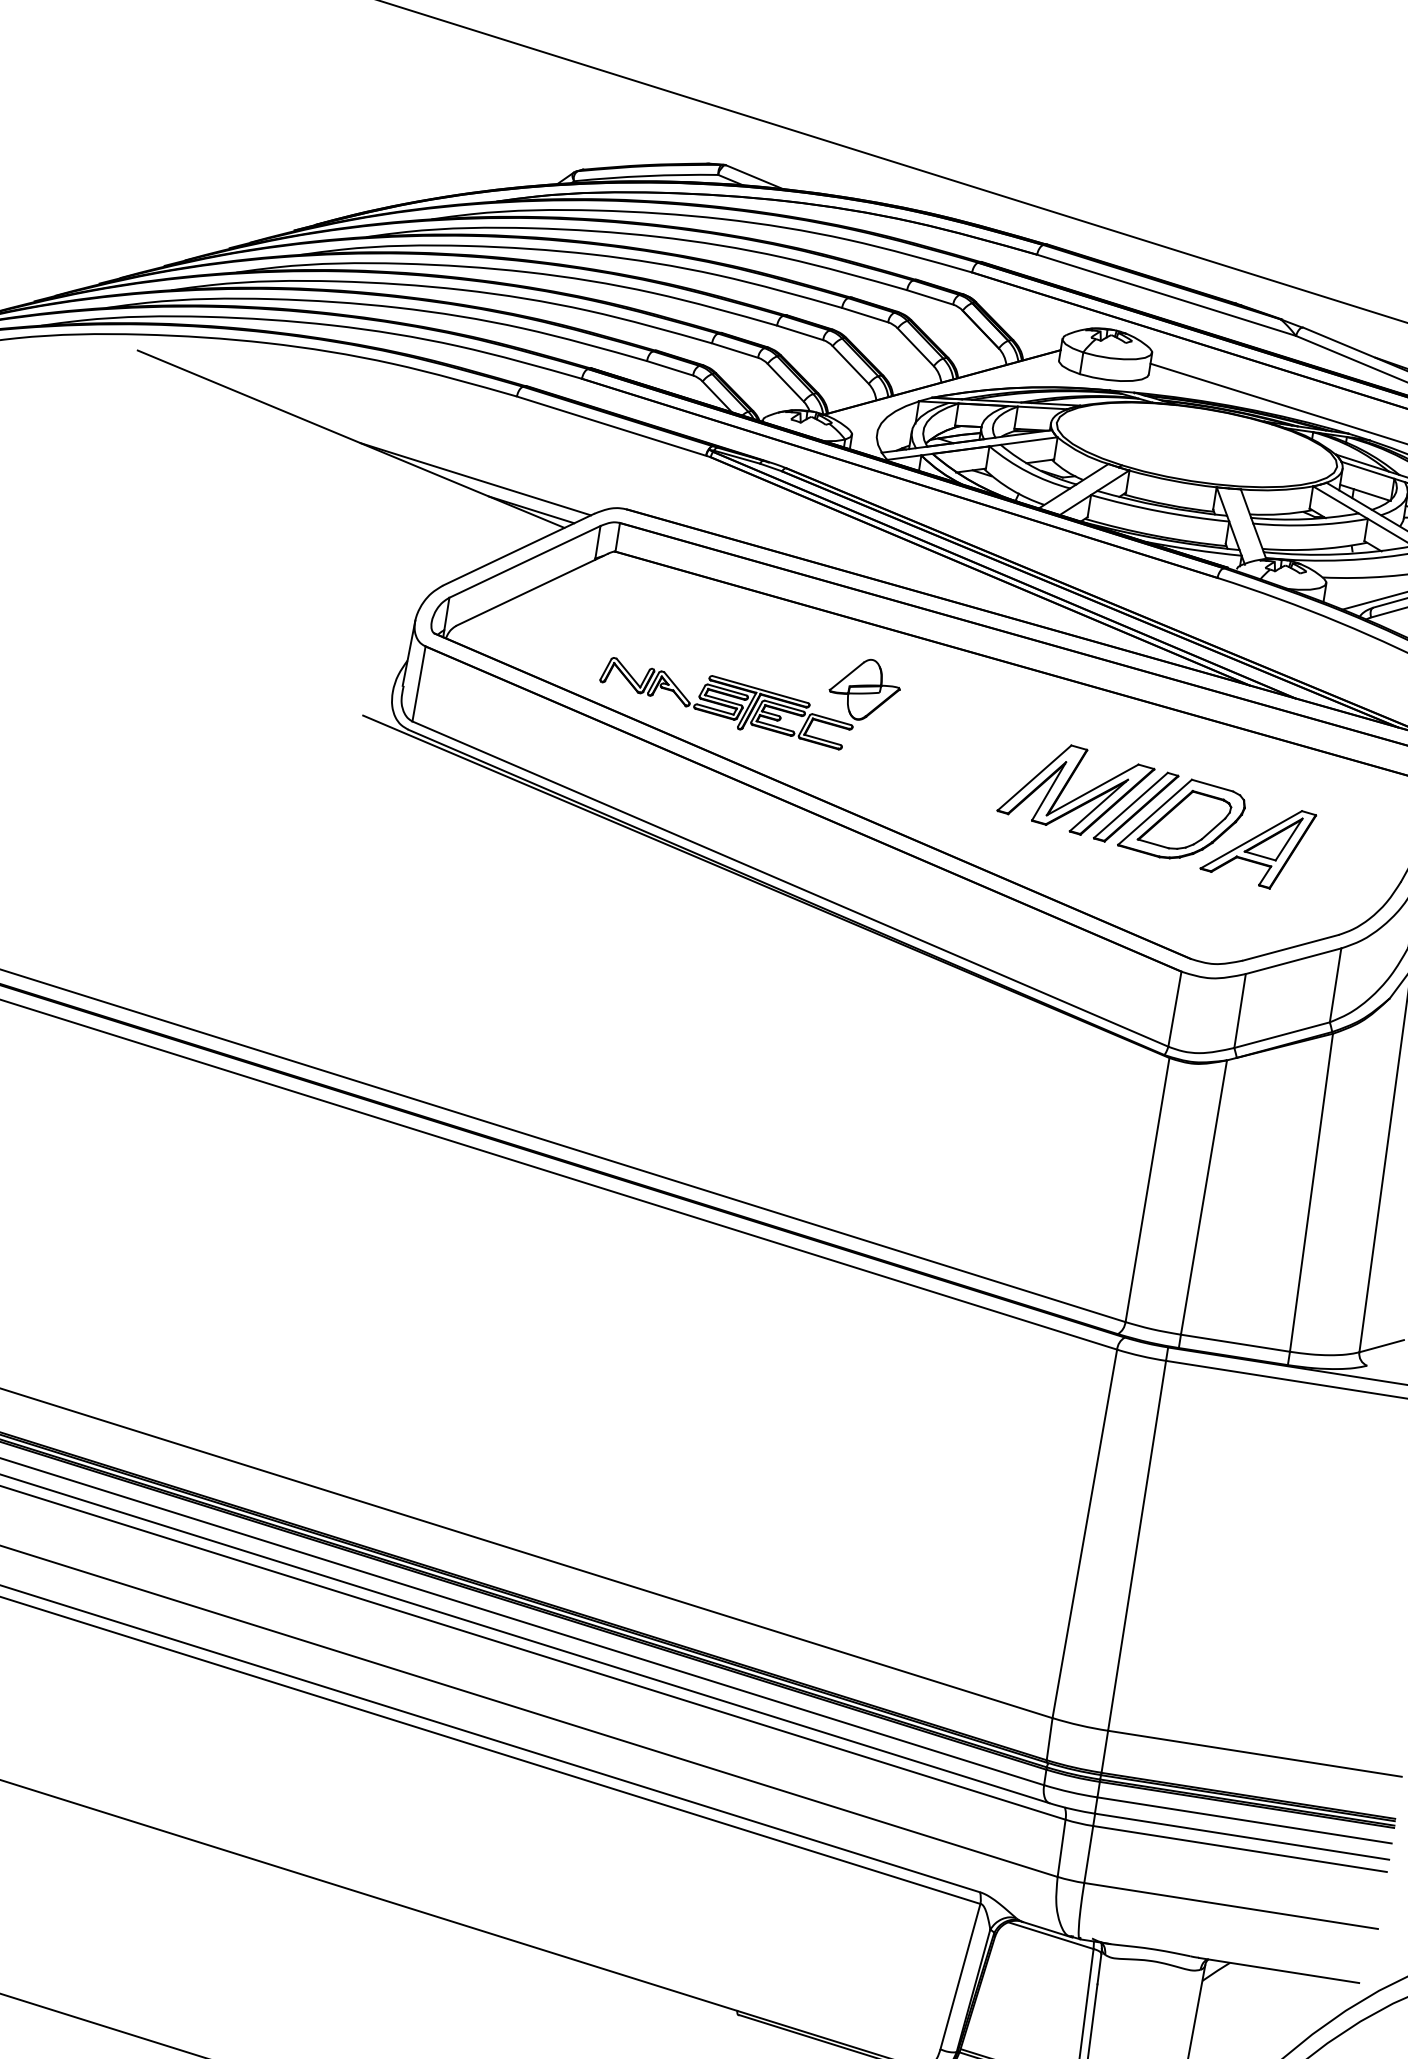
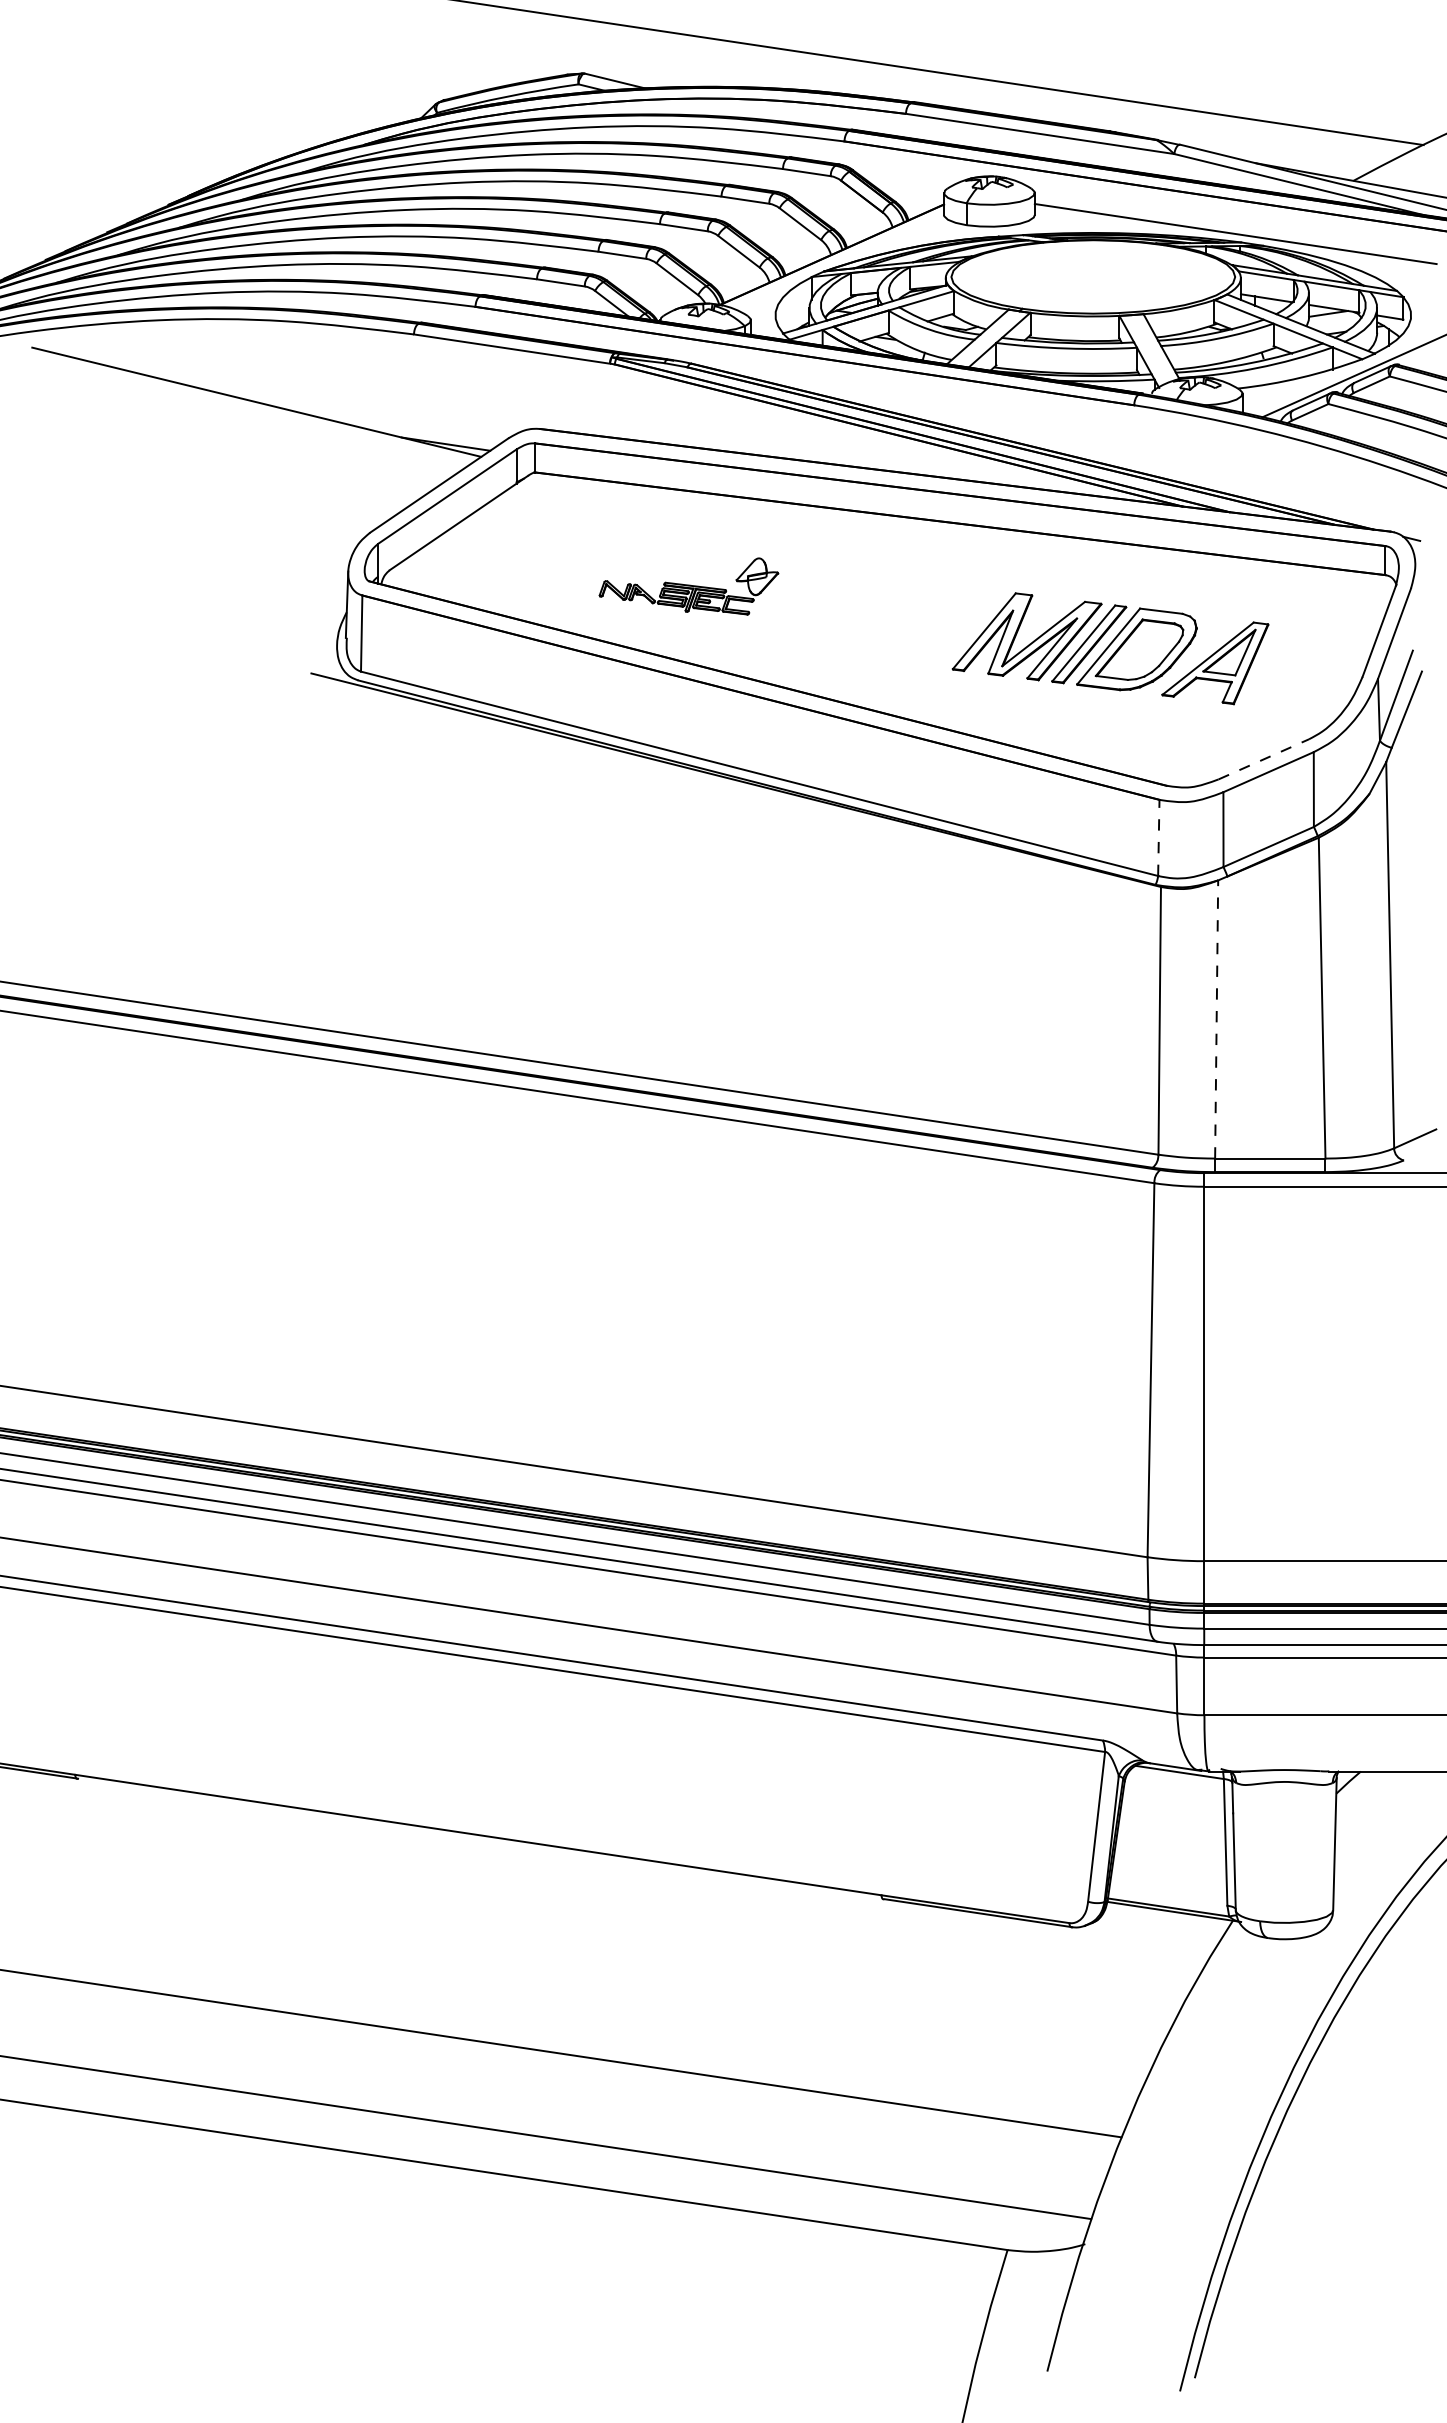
line: (475, 479) -> (385, 422), removed
part: (749, 688) -> (688, 586), size x0.6
line: (1291, 948) -> (1264, 759), solid -> dashed
line: (1174, 1008) -> (1158, 837), solid -> dashed
line: (1203, 1197) -> (1216, 1019), solid -> dashed

